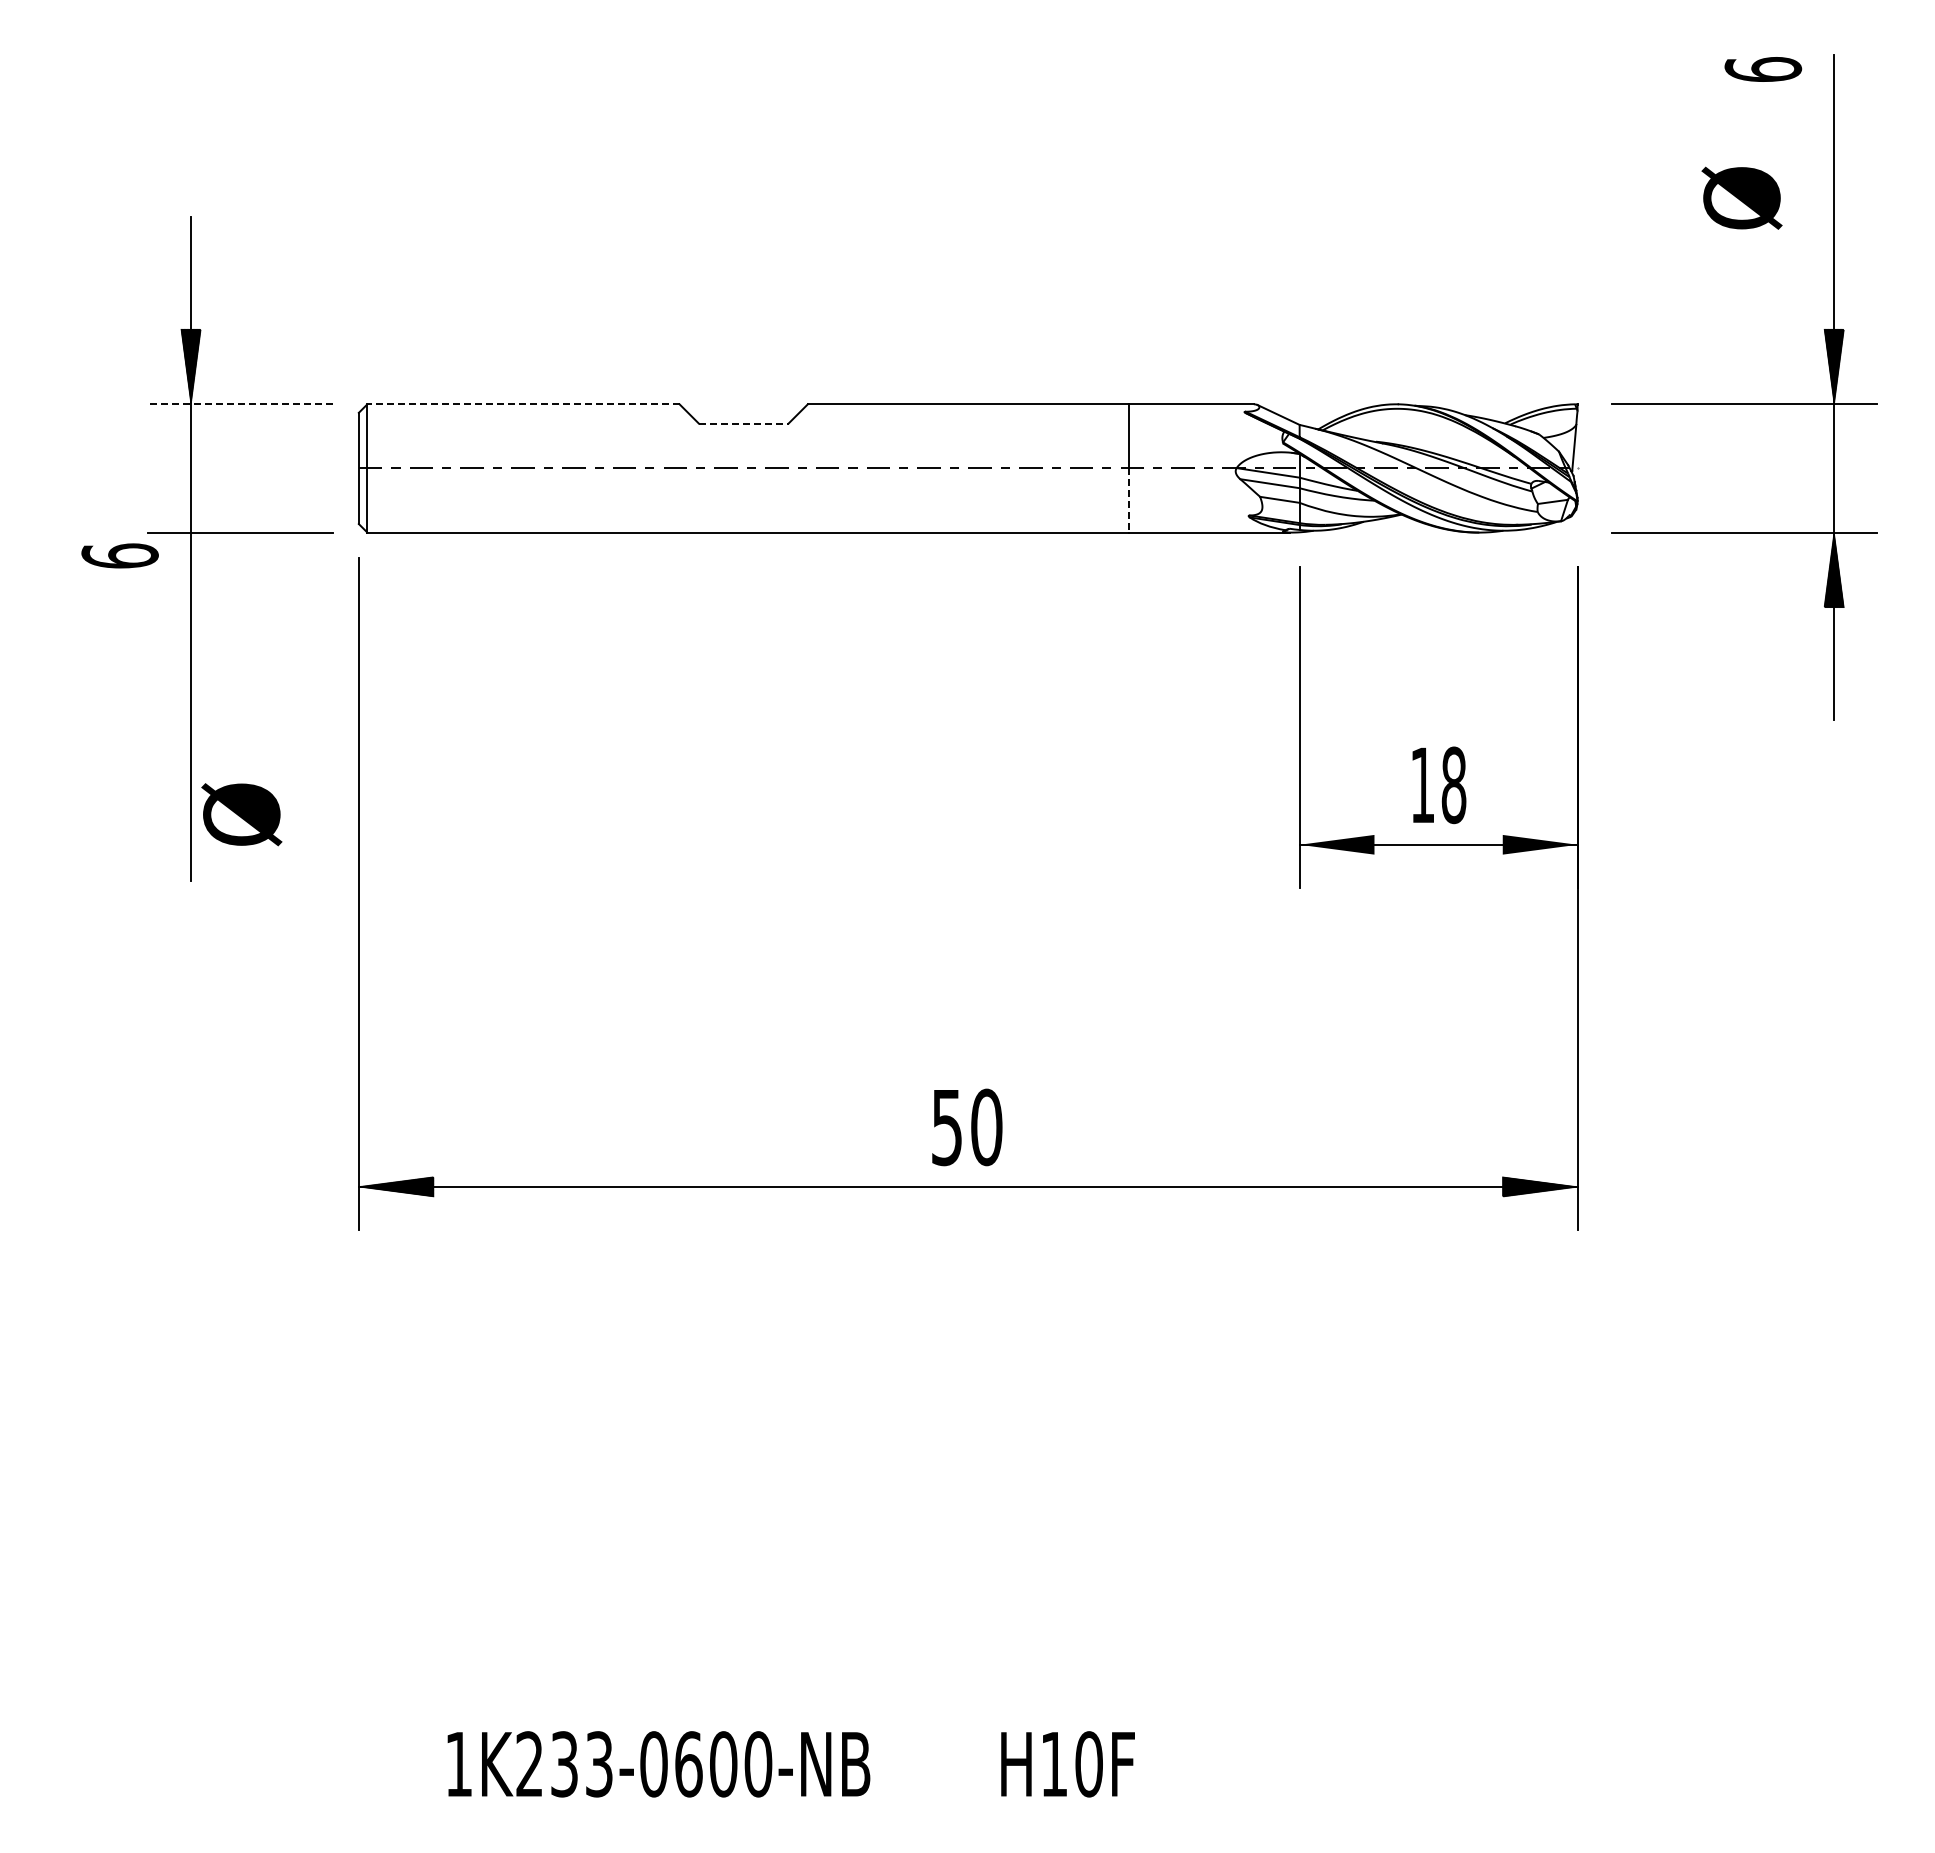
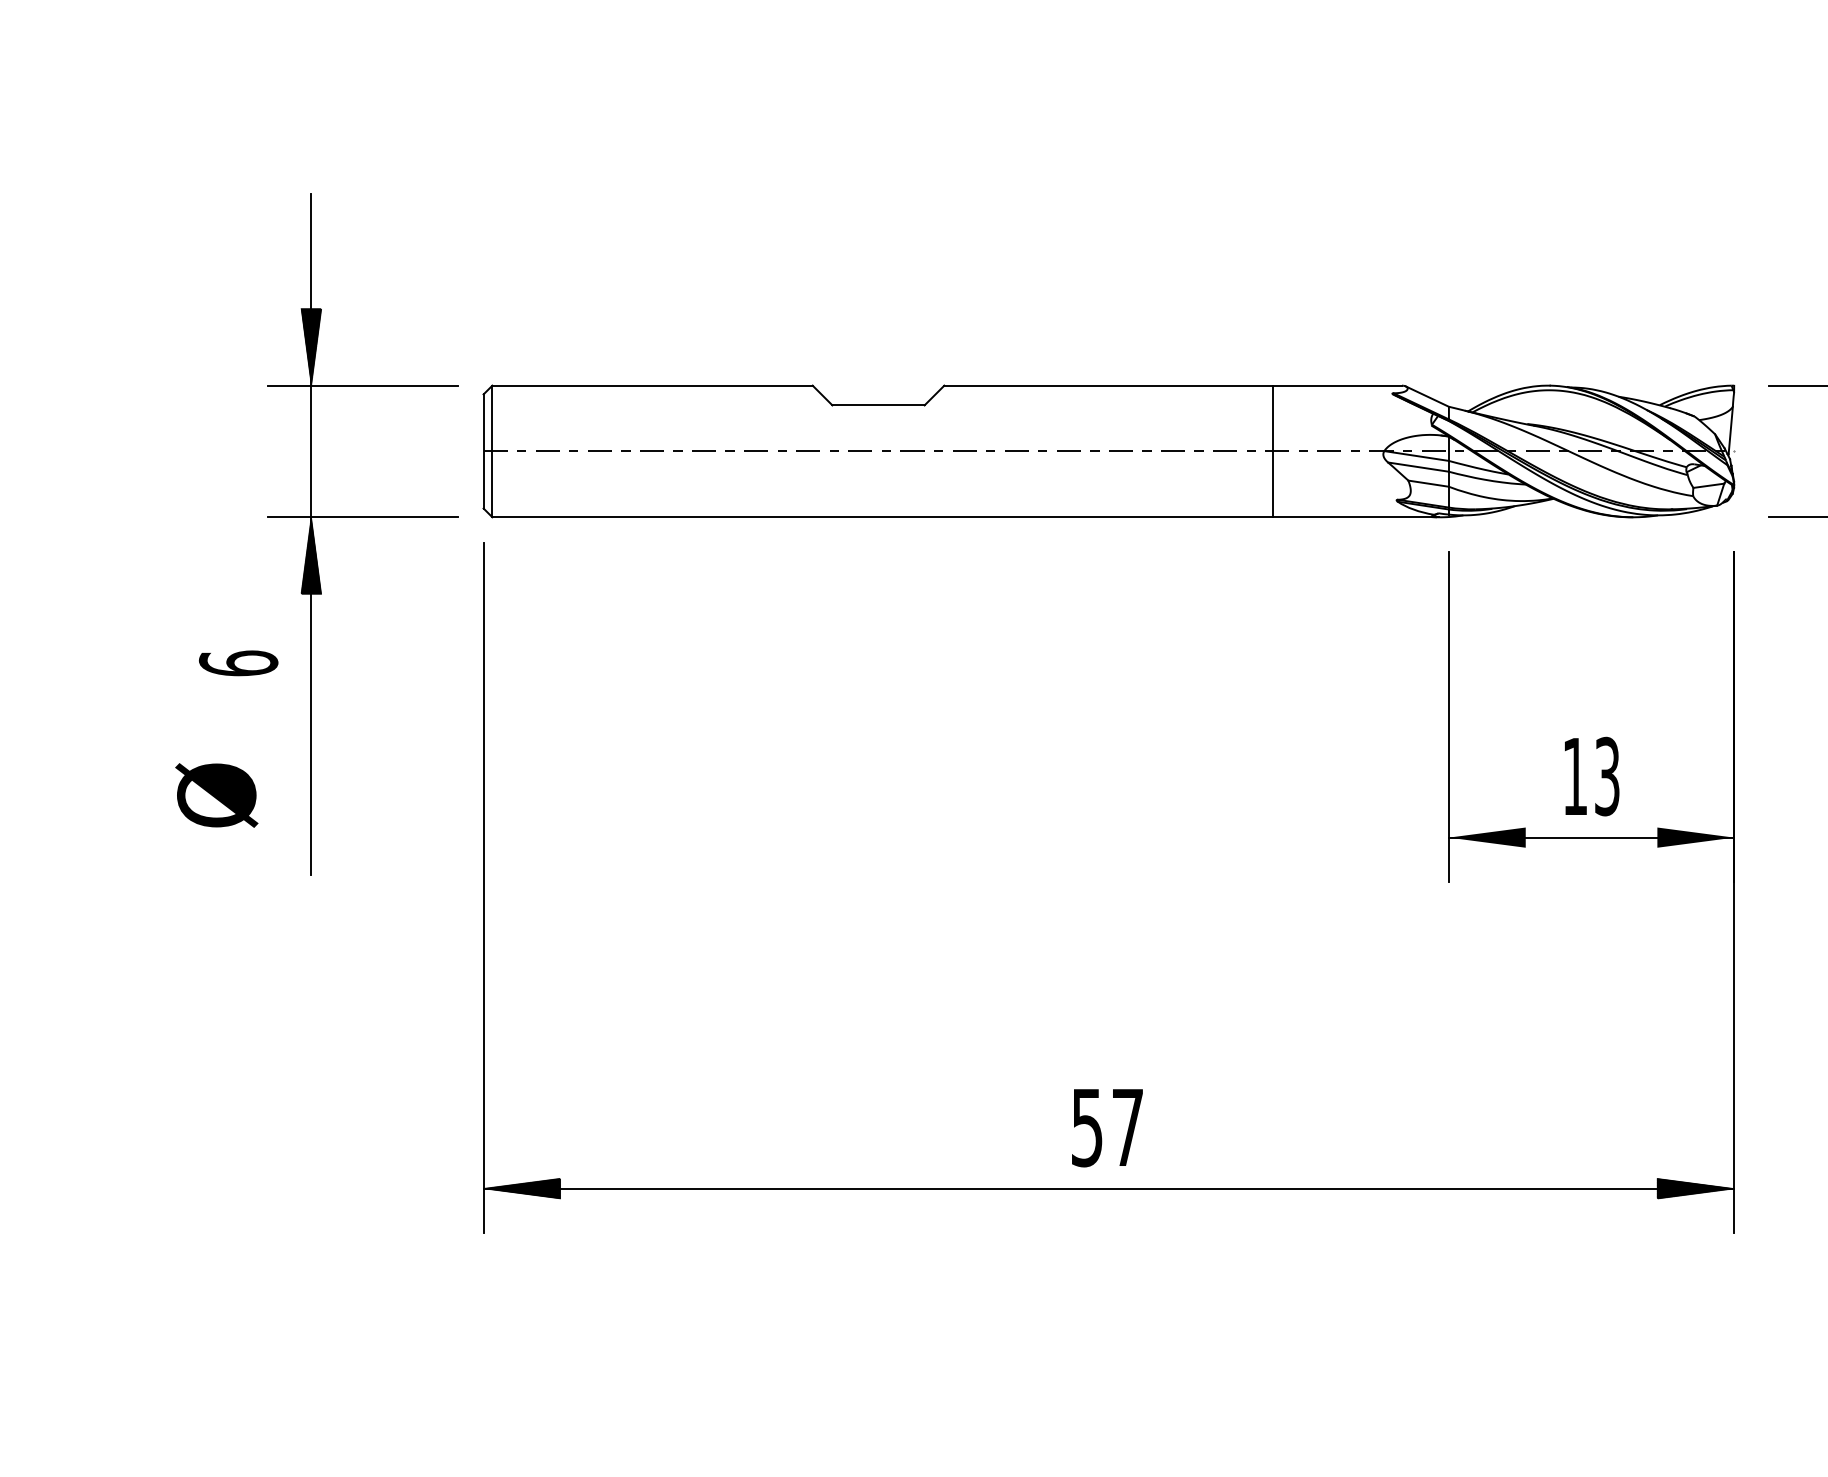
line: (240, 404) -> (362, 385), dashed -> solid
line: (522, 404) -> (651, 385), dashed -> solid
line: (743, 423) -> (878, 405), dashed -> solid
line: (1128, 501) -> (1273, 485), dashed -> solid
text: (119, 555) -> (238, 662), moved
hatch: (190, 569) -> (310, 555), added
text: (1453, 785) -> (1606, 776), 18 -> 13
text: (241, 814) -> (216, 795), moved
text: (986, 1127) -> (1127, 1127), 50 -> 57

